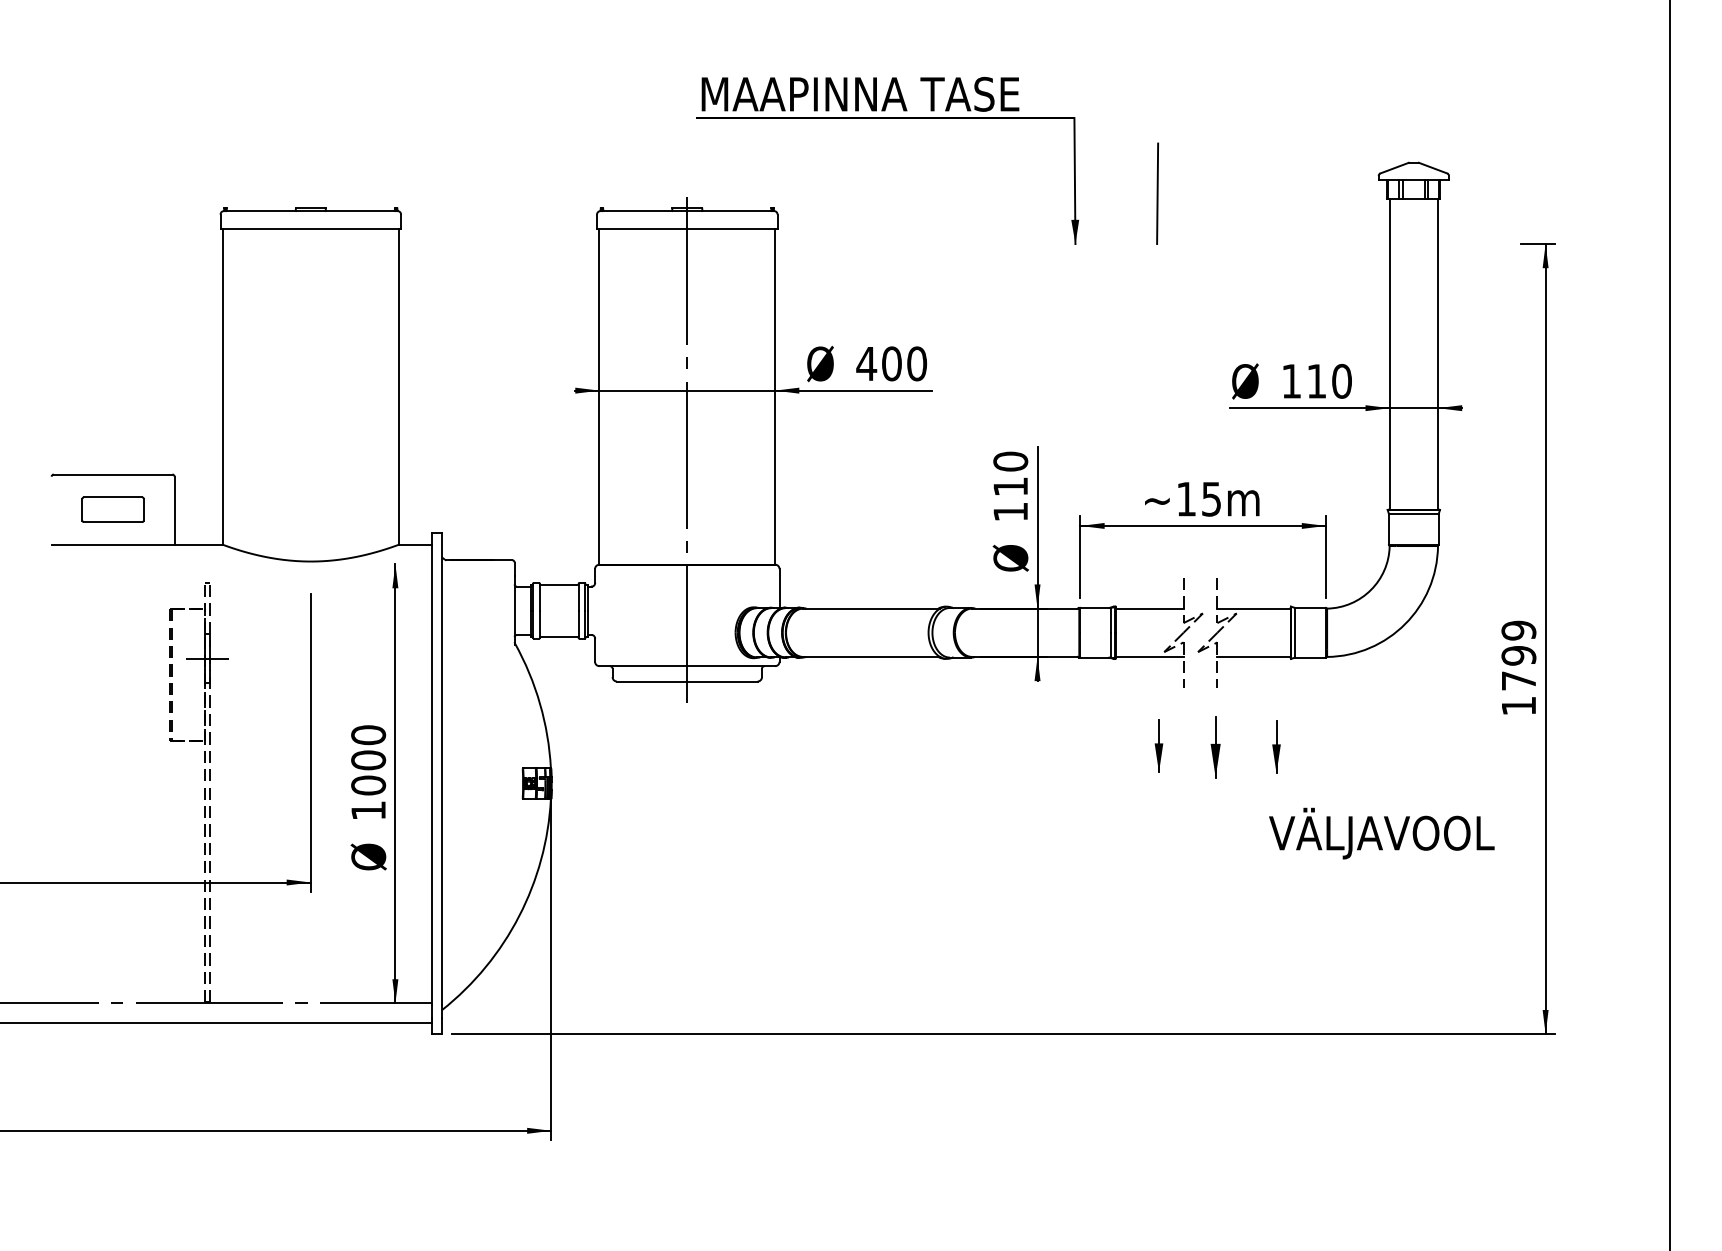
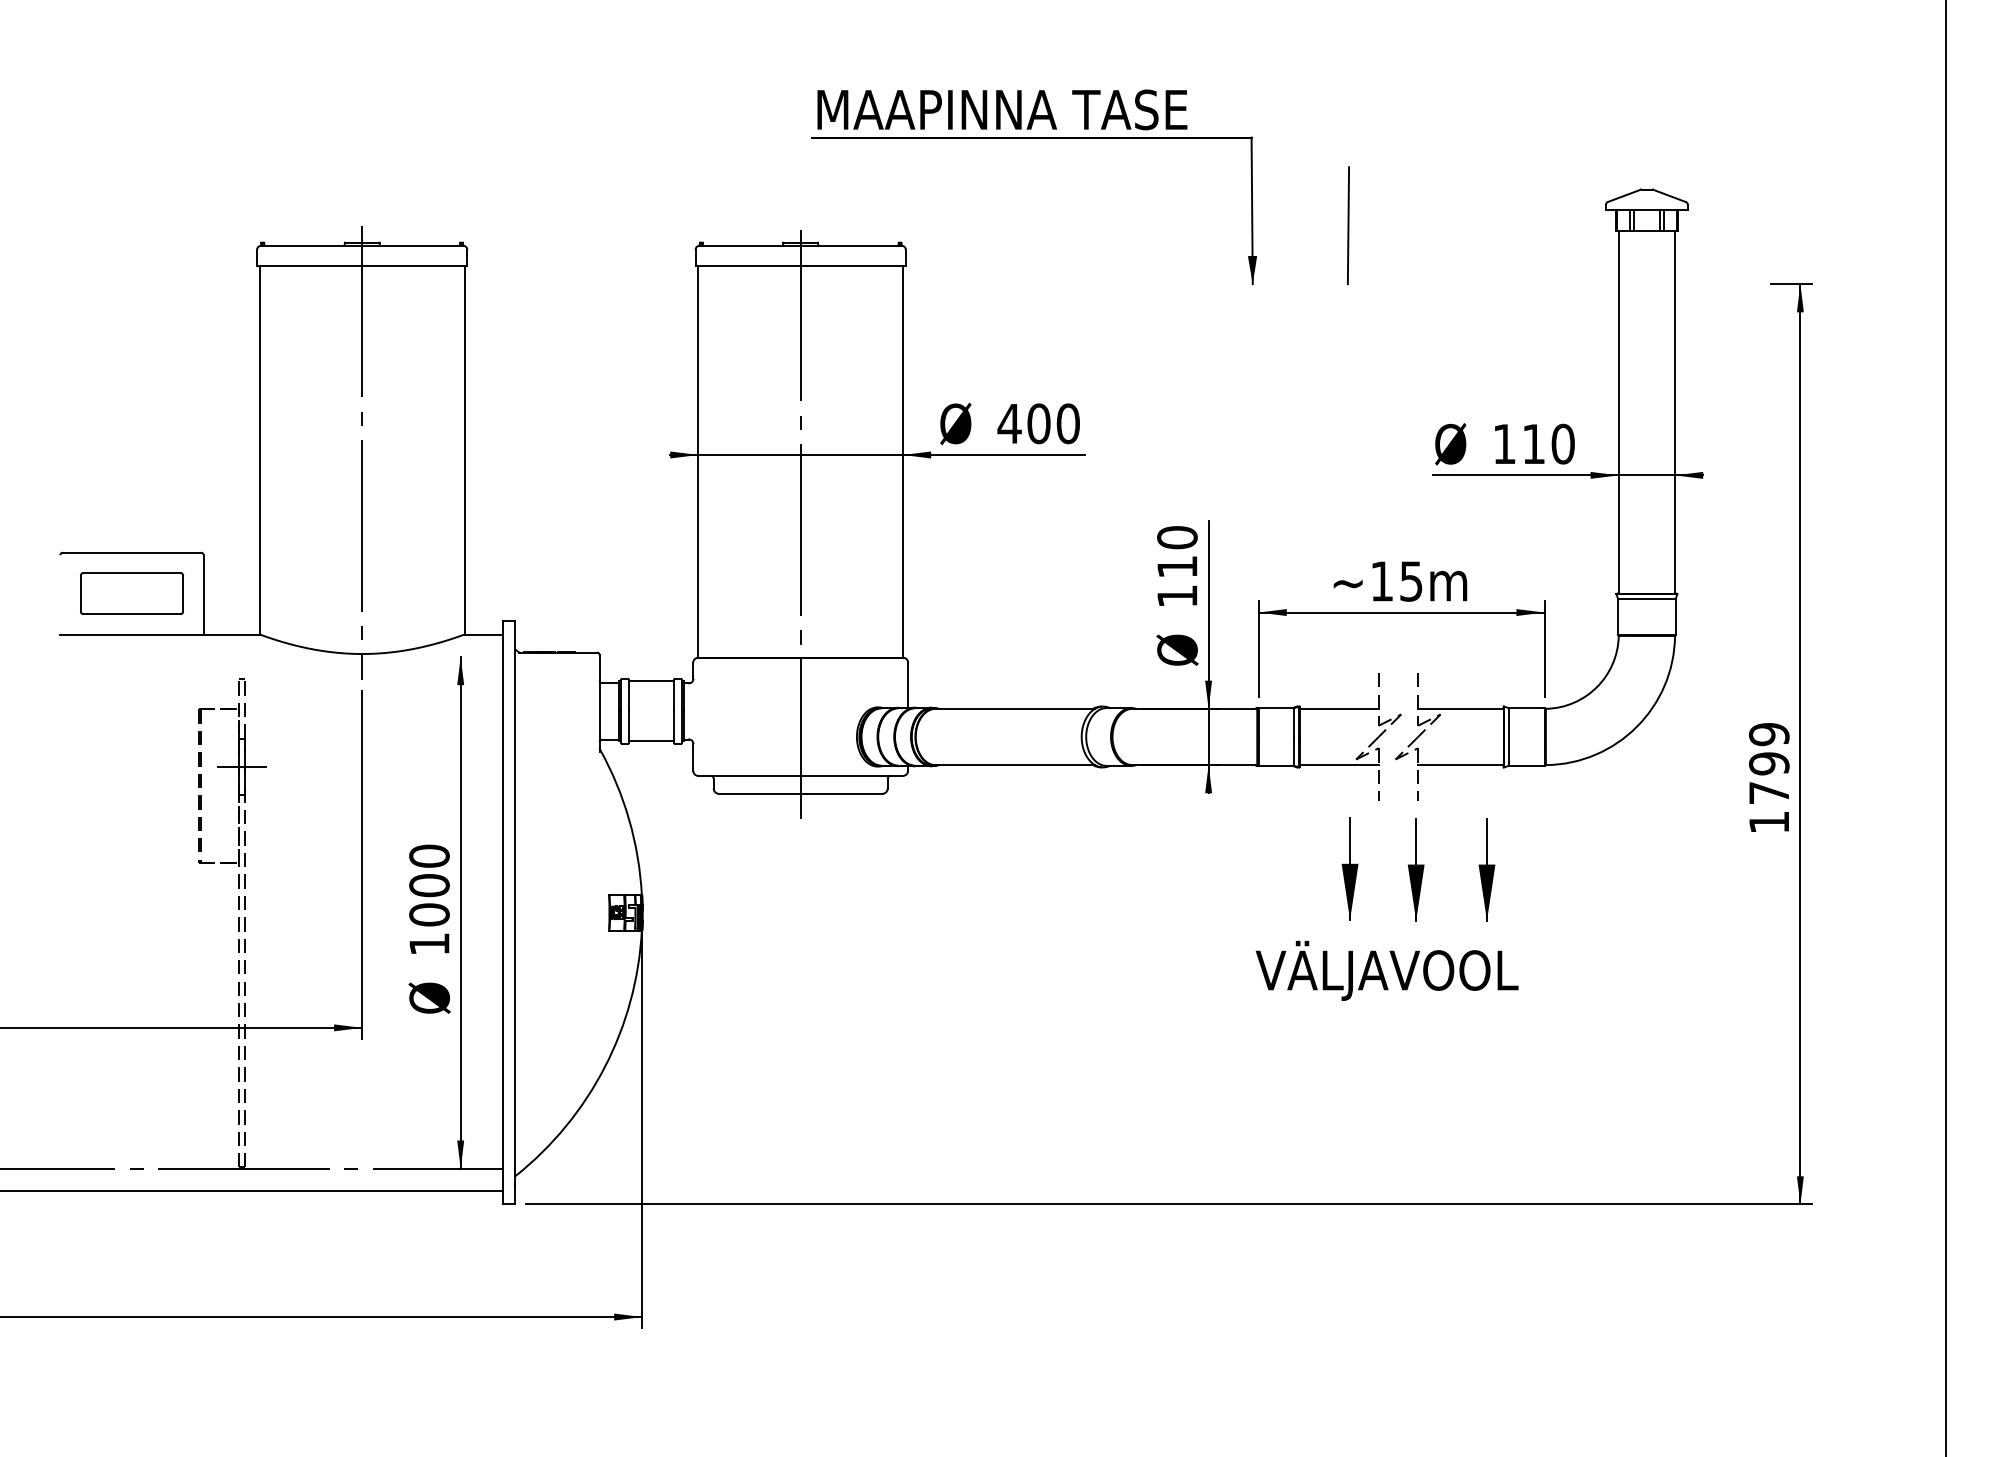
line: (310, 388) -> (361, 452), added
part: (112, 509) -> (131, 593), size x1.43
part: (1158, 745) -> (1349, 868), size x1.67
part: (1215, 747) -> (1415, 870), size x1.43
part: (1276, 747) -> (1486, 870), size x1.67
text: (1381, 833) -> (1386, 970), moved

